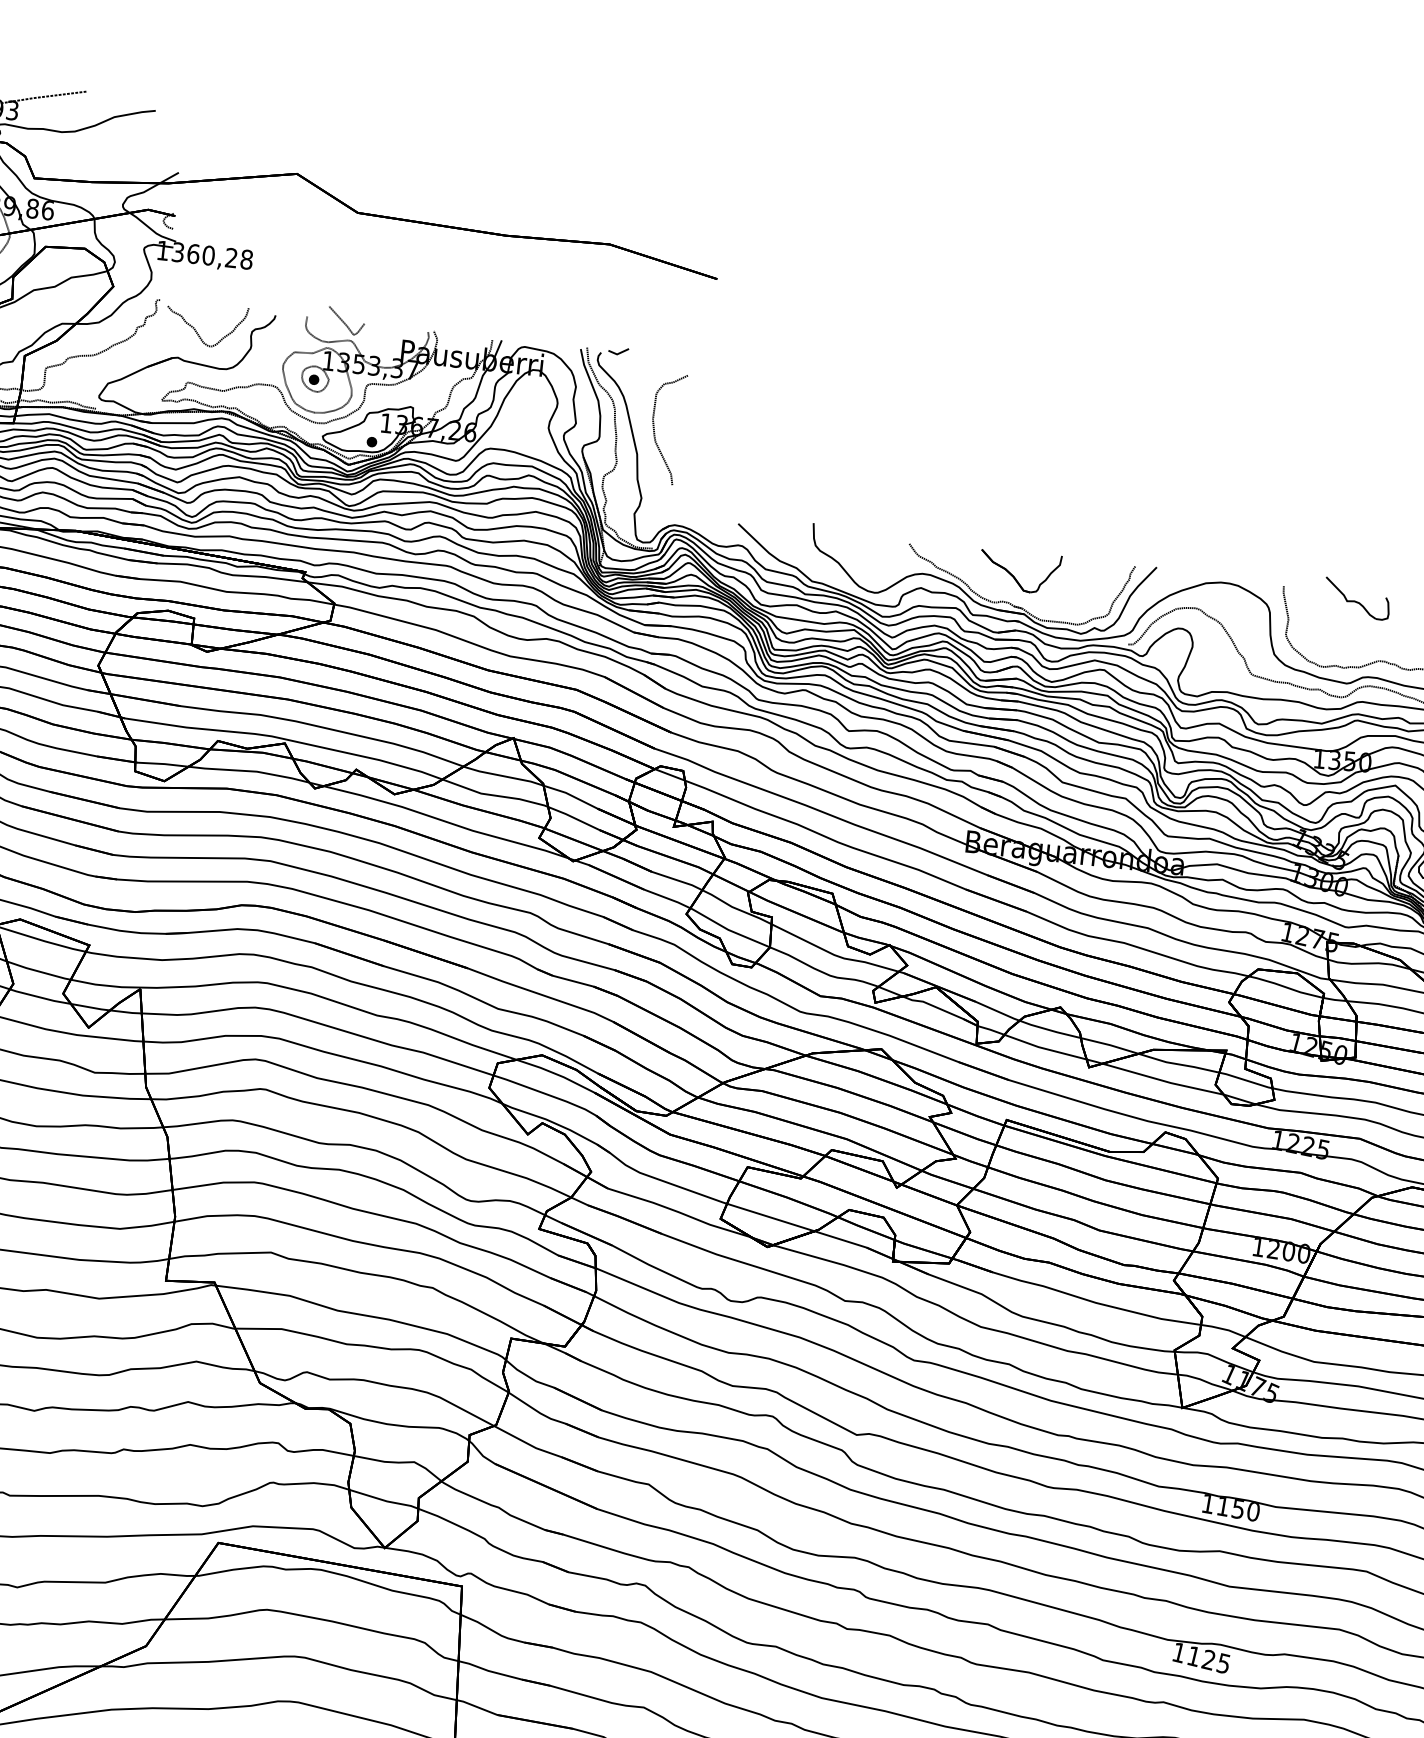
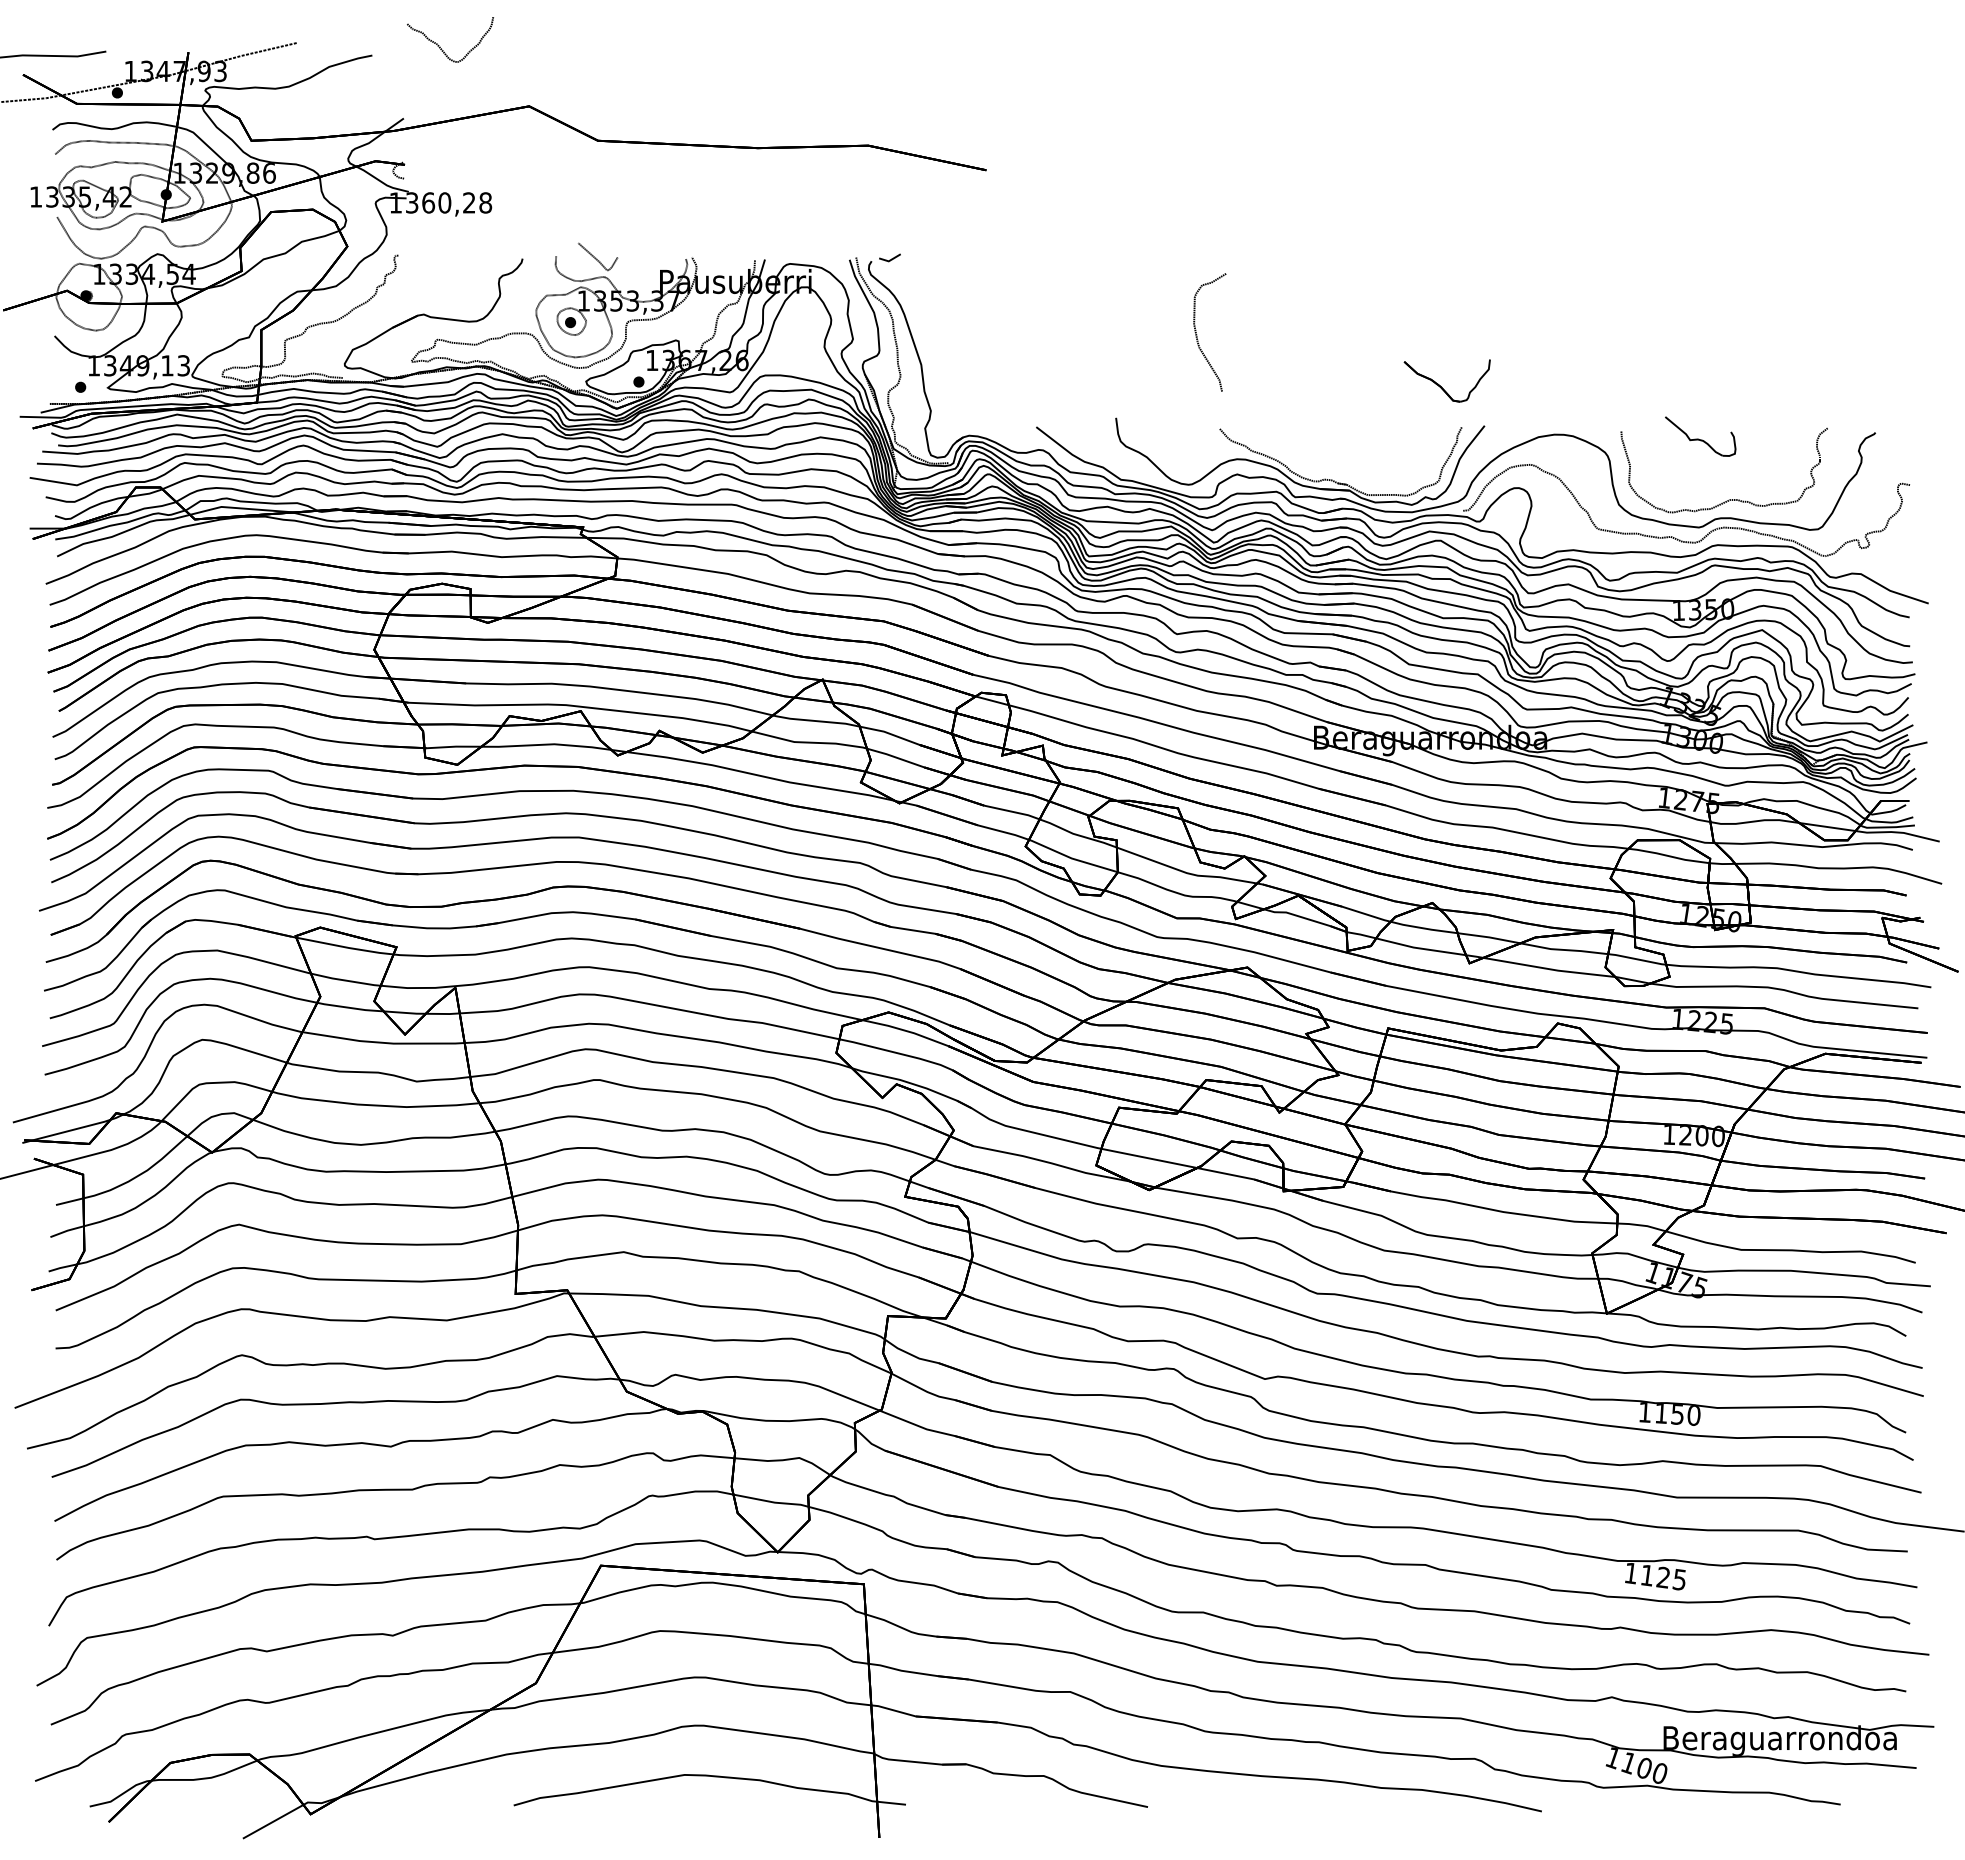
curve: (196, 330) -> (440, 46), moved
curve: (655, 429) -> (1197, 334), moved
part: (1013, 575) -> (1440, 385), moved

